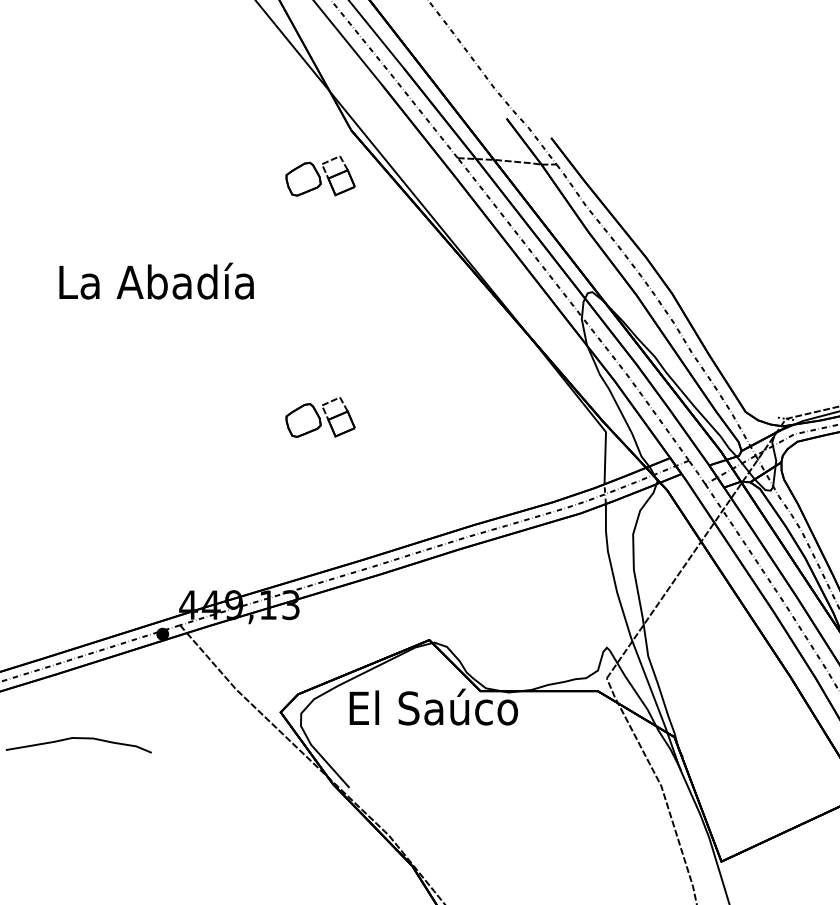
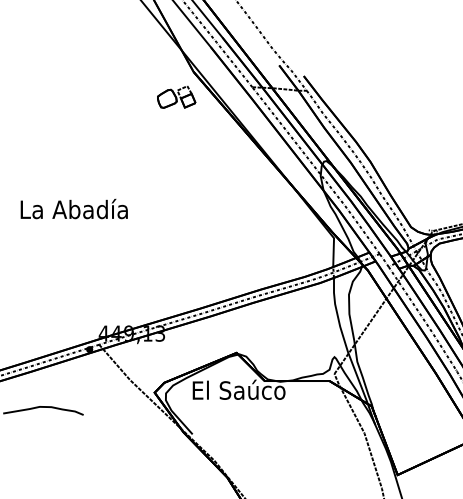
text: (155, 280) -> (73, 208), moved
part: (320, 416) -> (176, 229), removed

